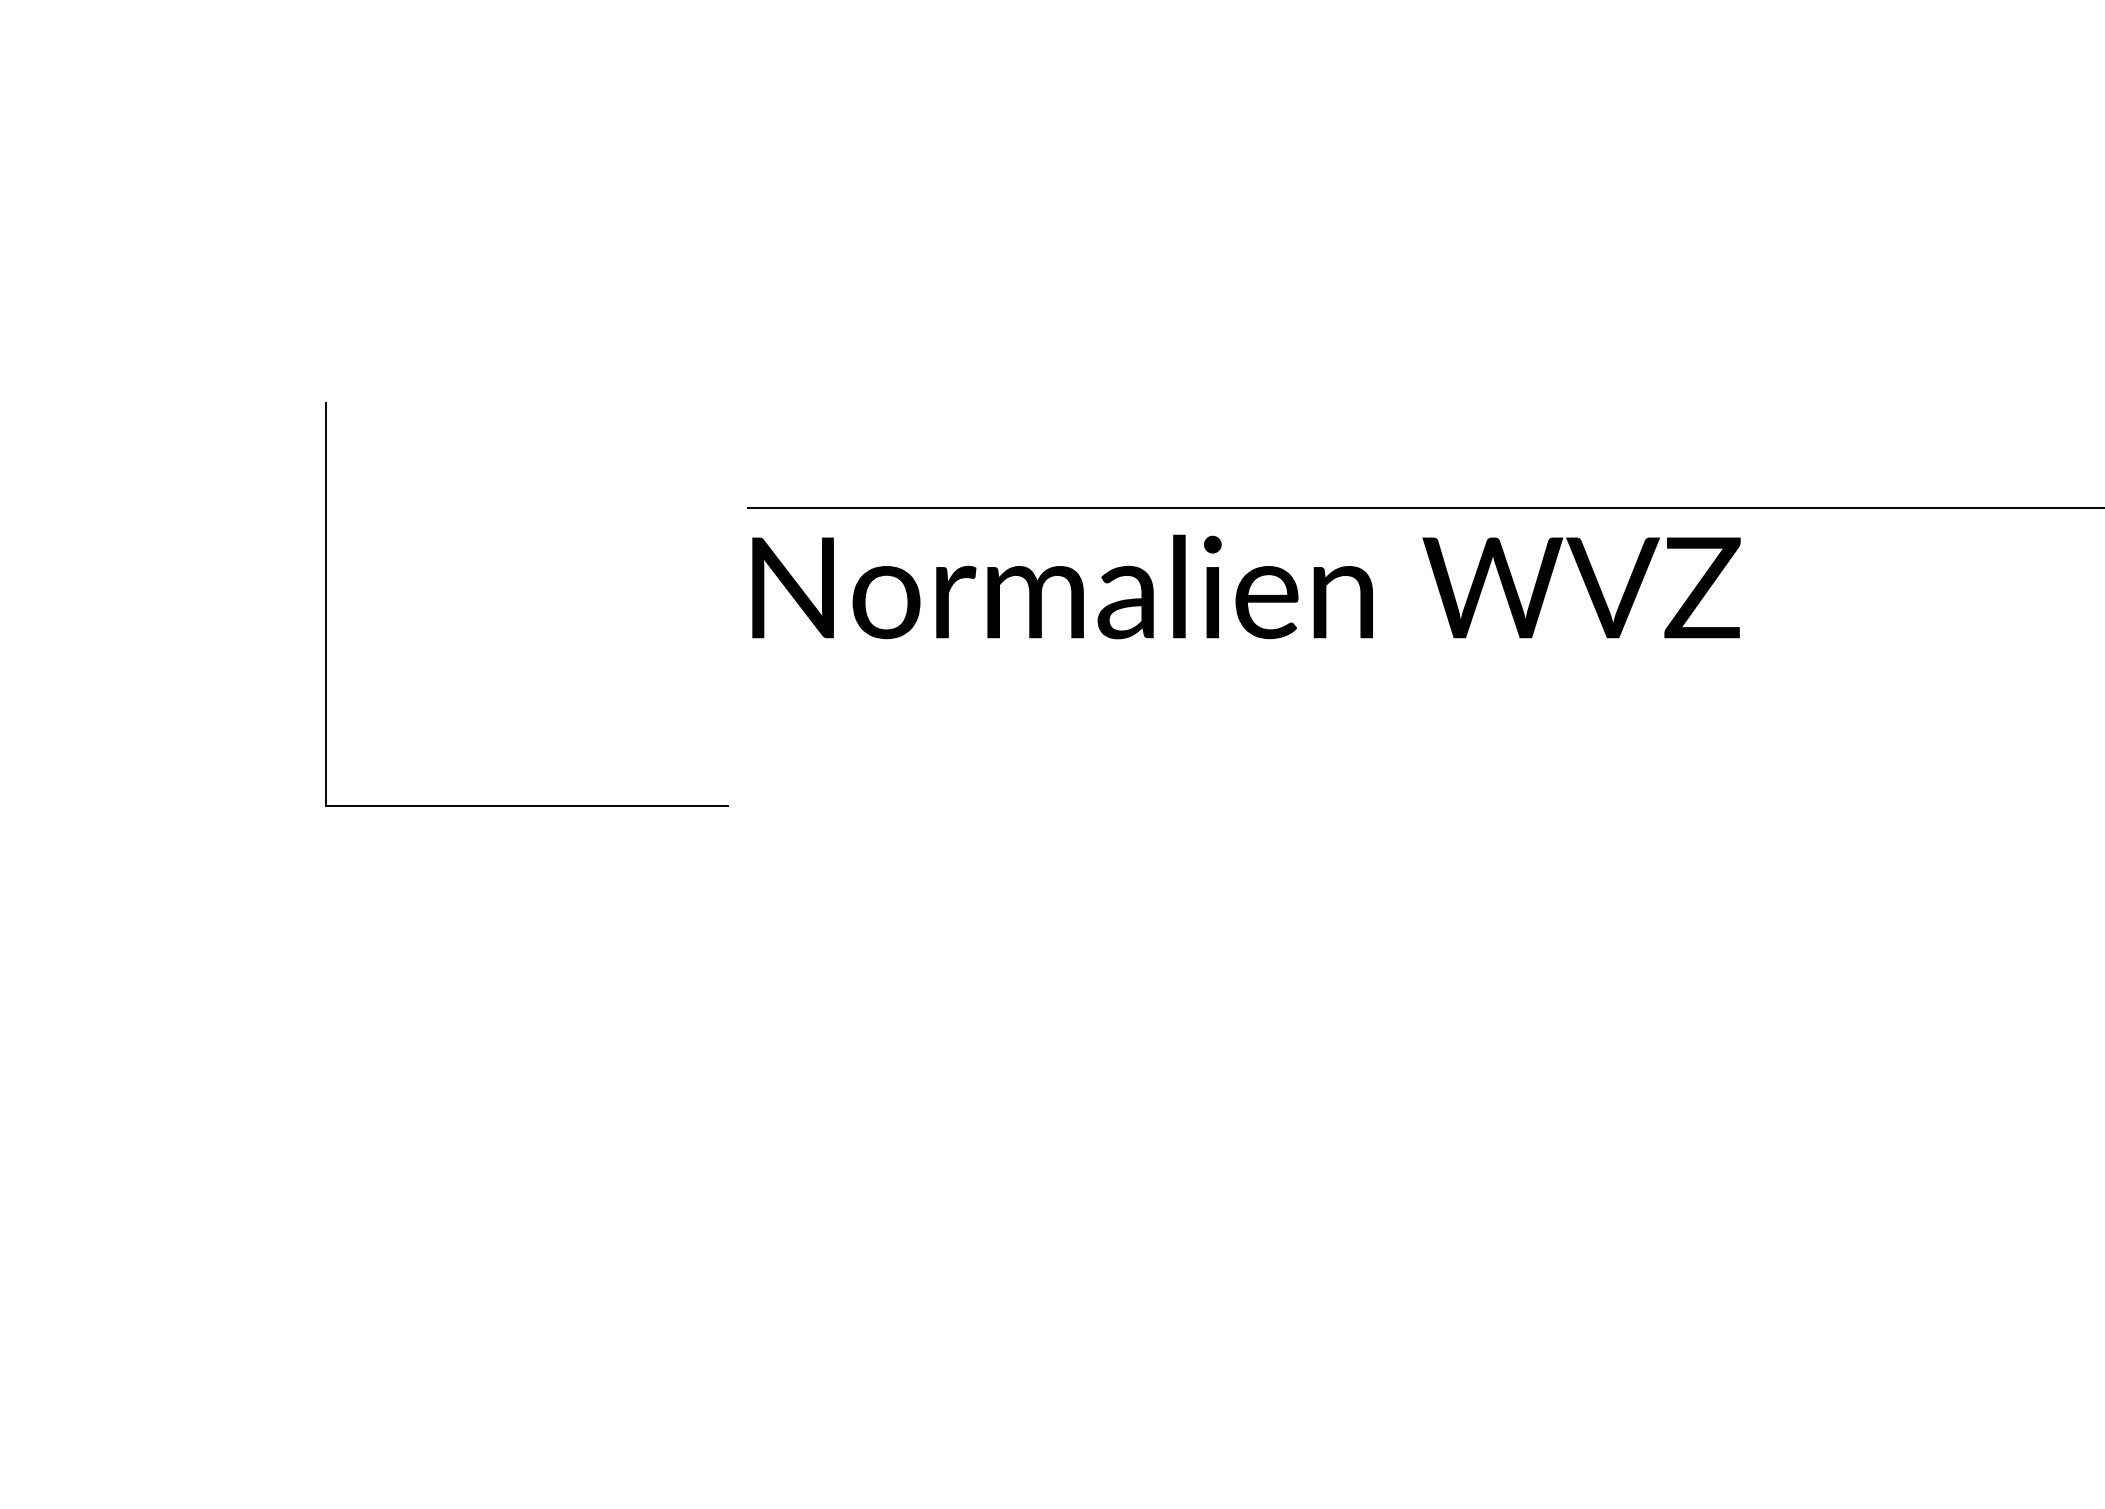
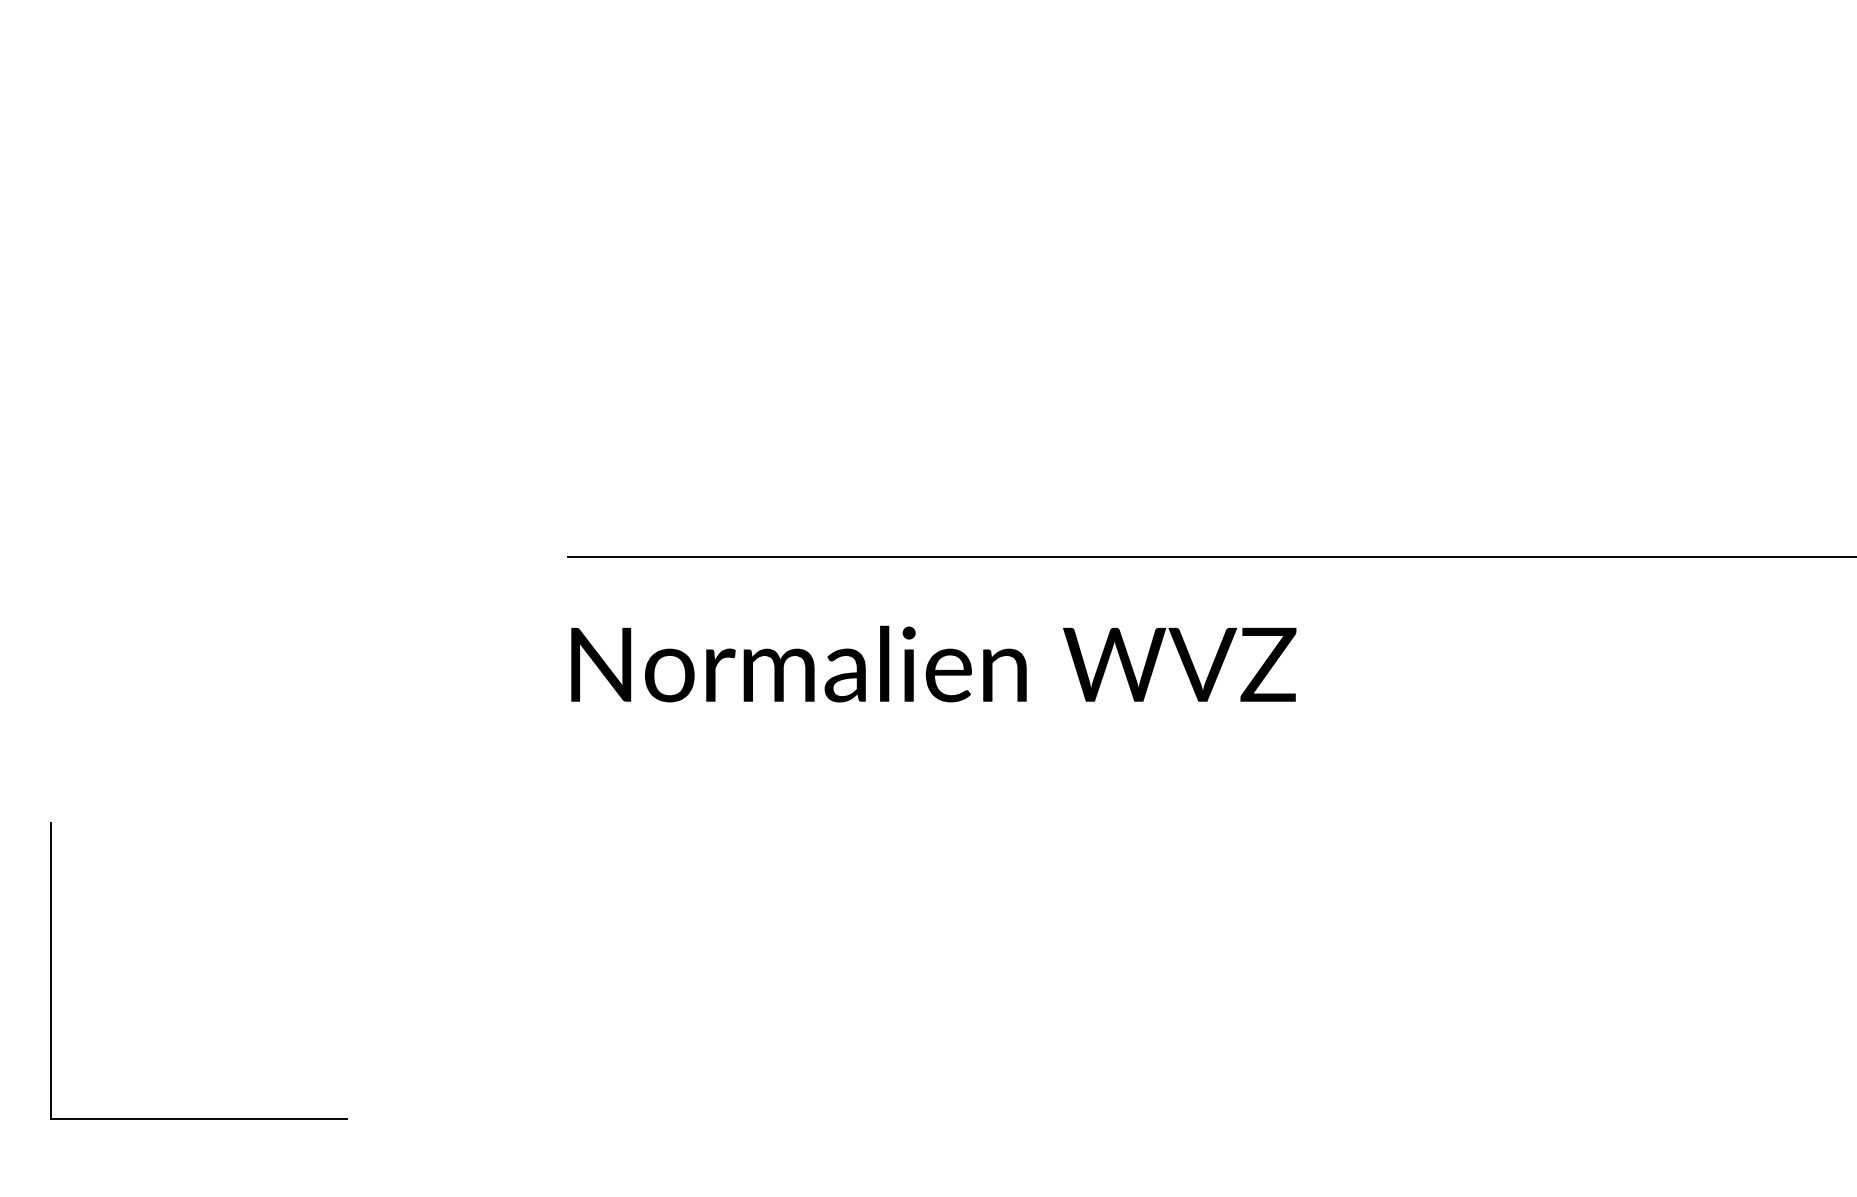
text: (1245, 586) -> (933, 663), moved
part: (325, 603) -> (51, 970), moved

